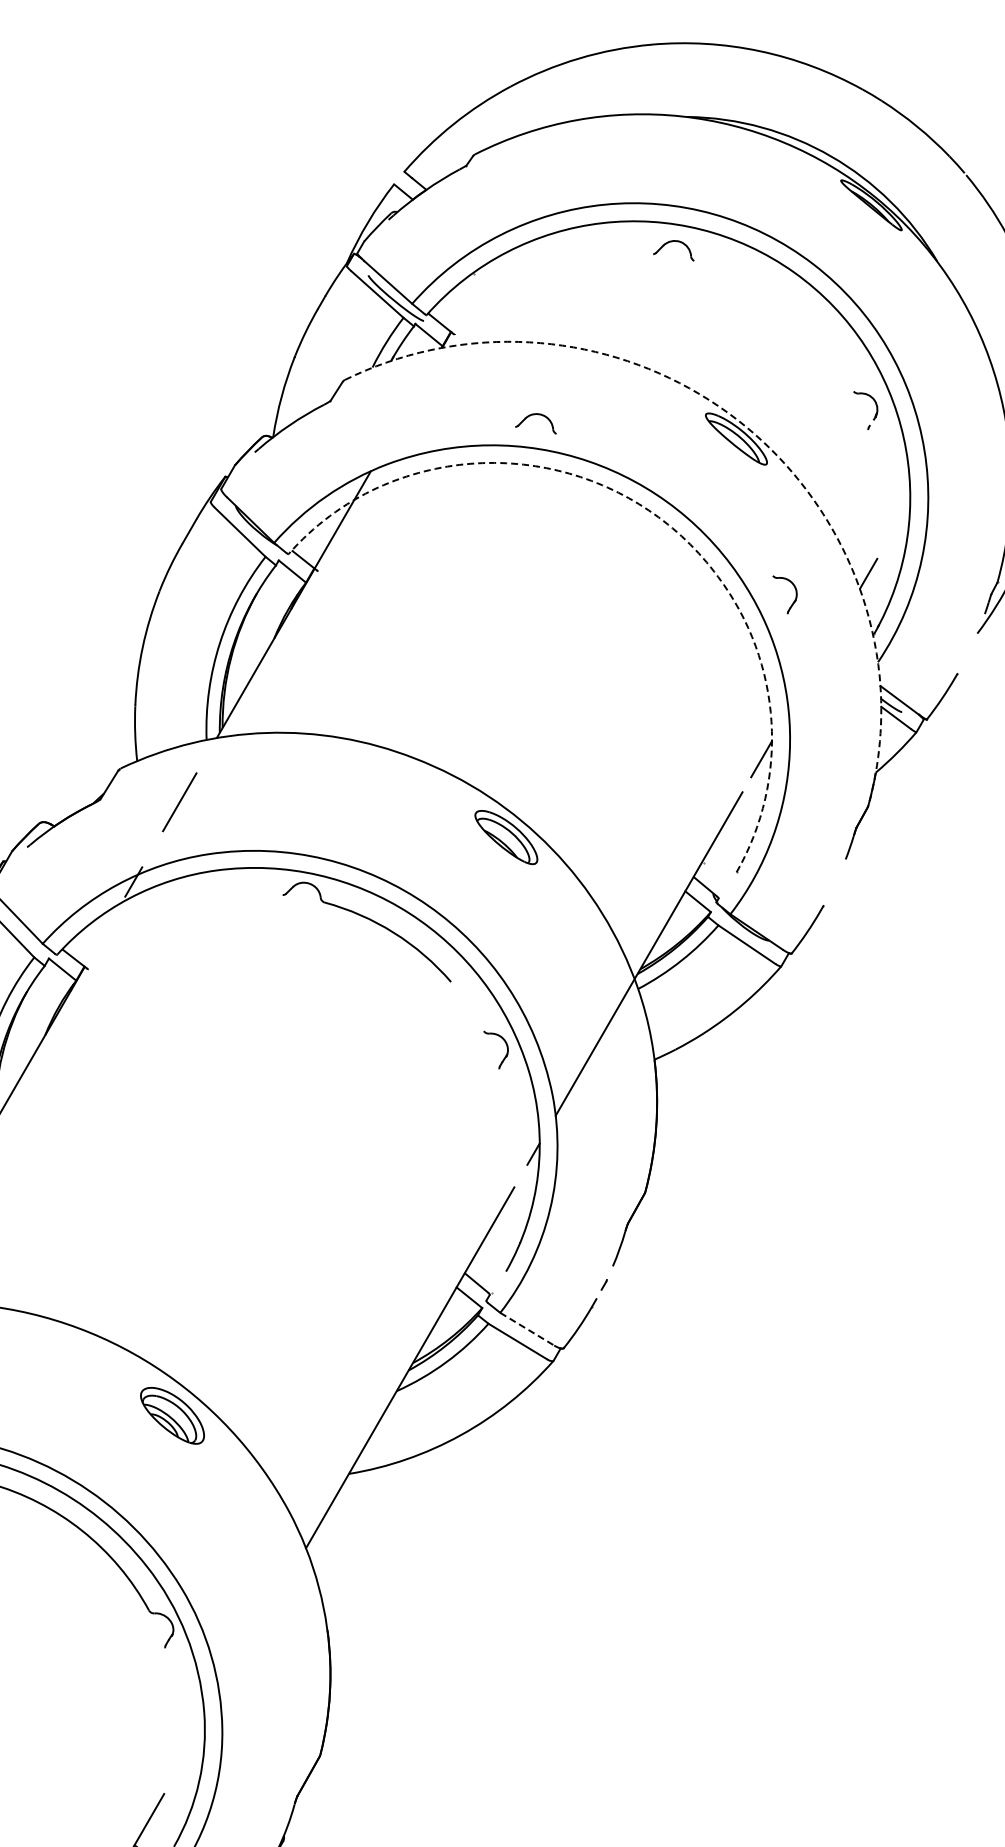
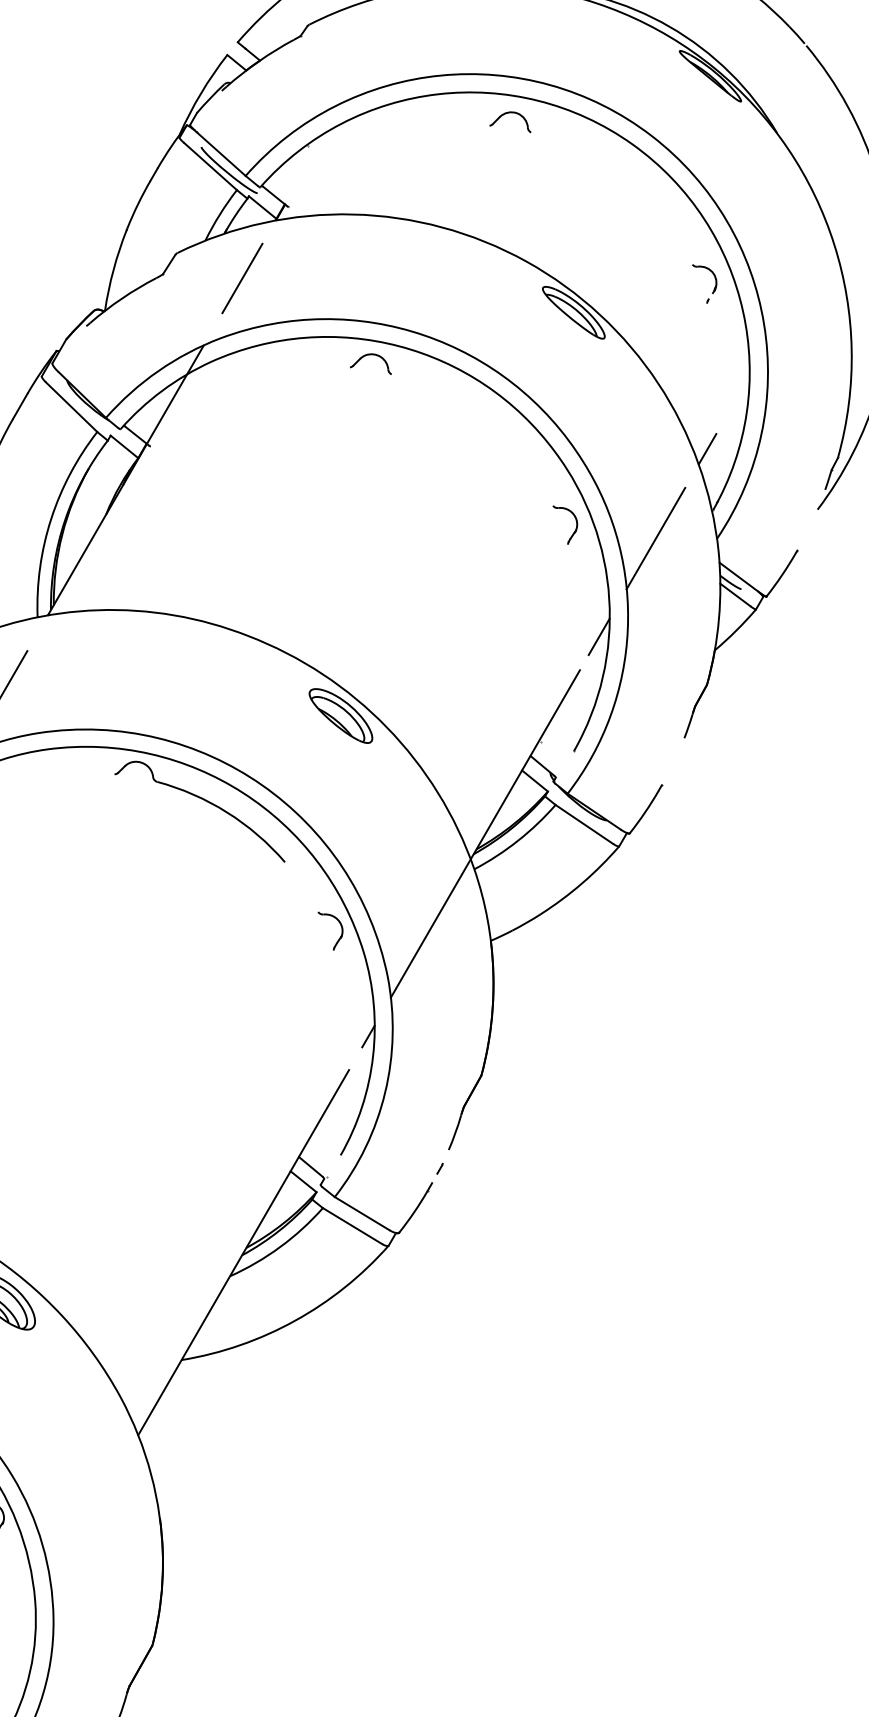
line: (408, 404) -> (241, 277), added
part: (534, 415) -> (369, 355), moved
line: (745, 426) -> (582, 300), dashed -> solid
line: (652, 512) -> (488, 387), dashed -> solid
part: (795, 594) -> (575, 524), moved
line: (817, 662) -> (655, 538), added
line: (527, 1329) -> (362, 1213), dashed -> solid

